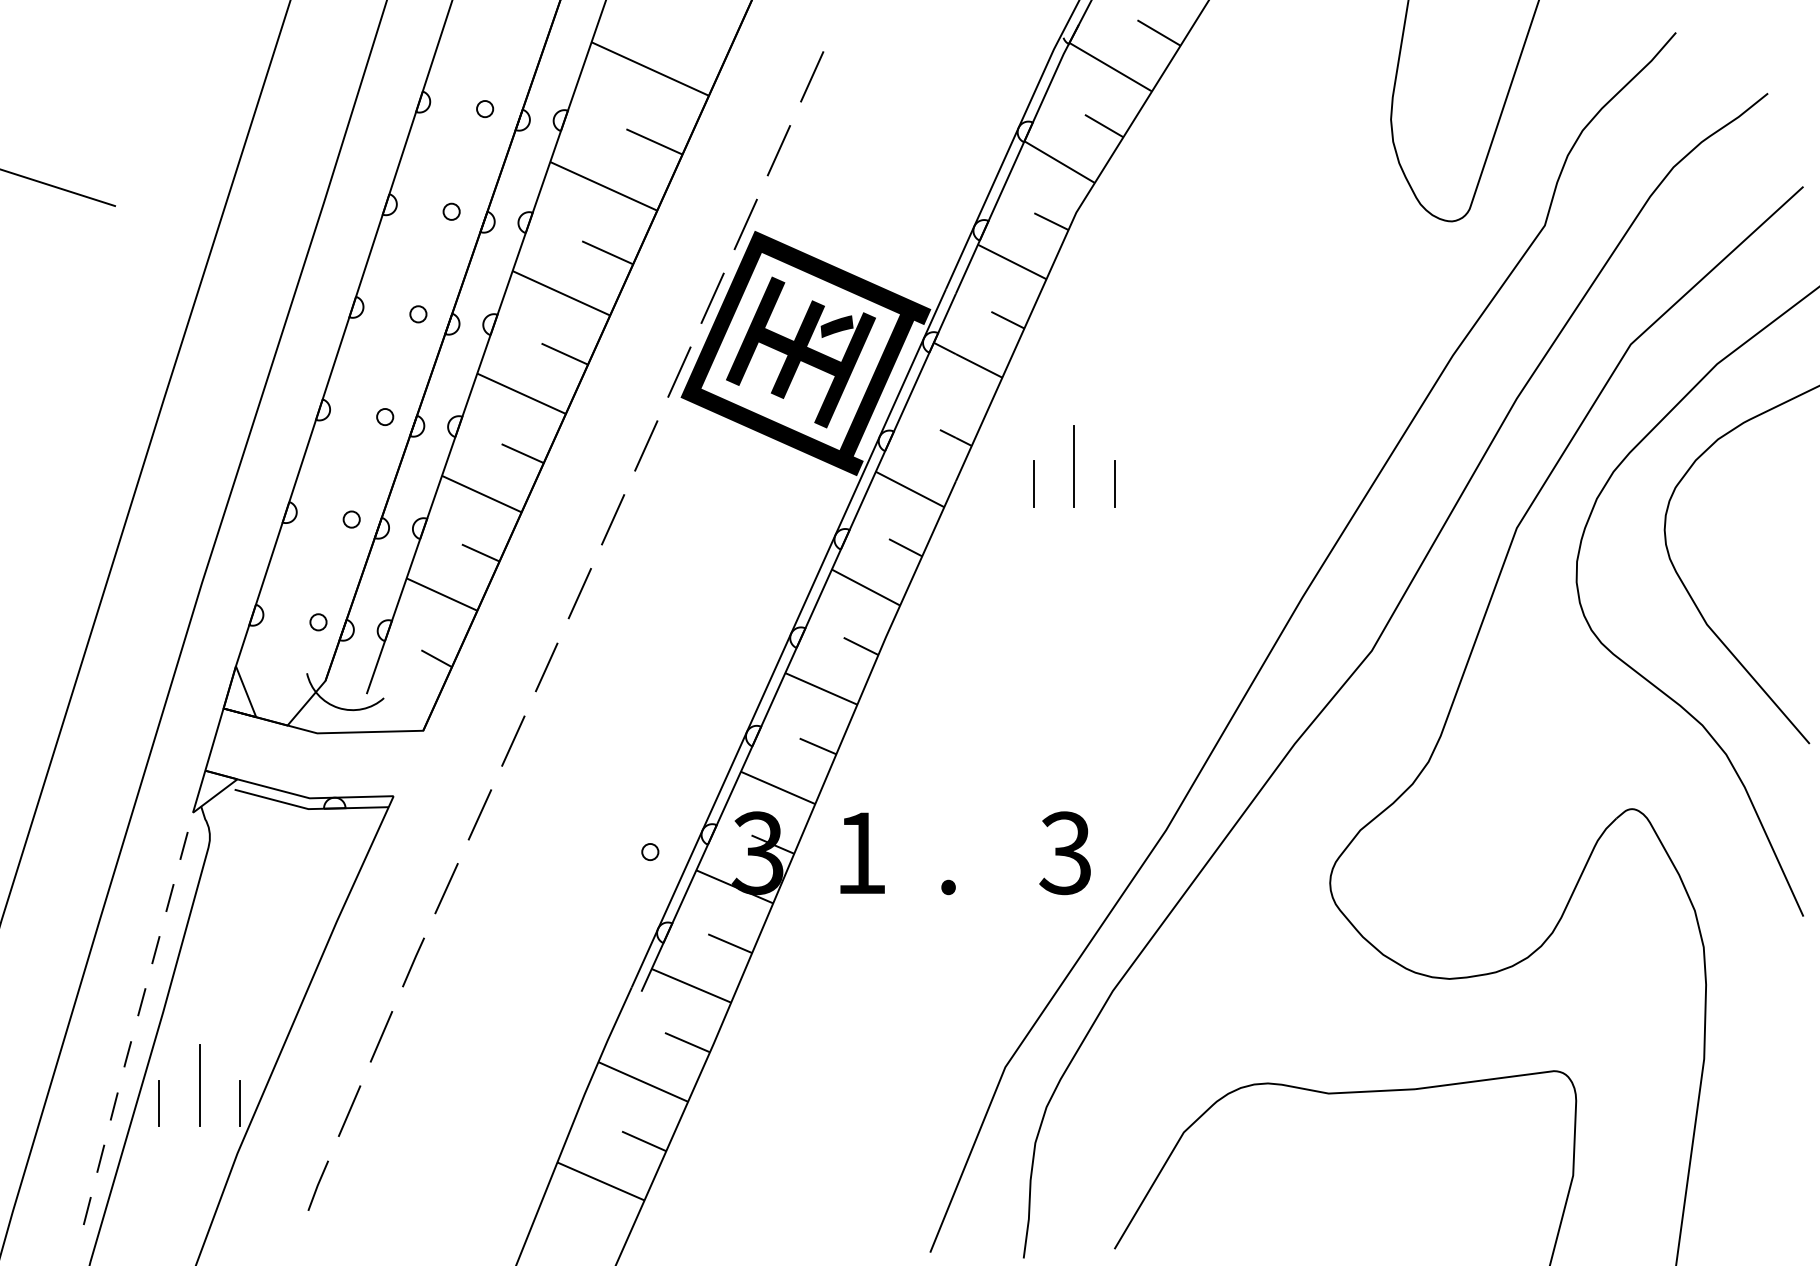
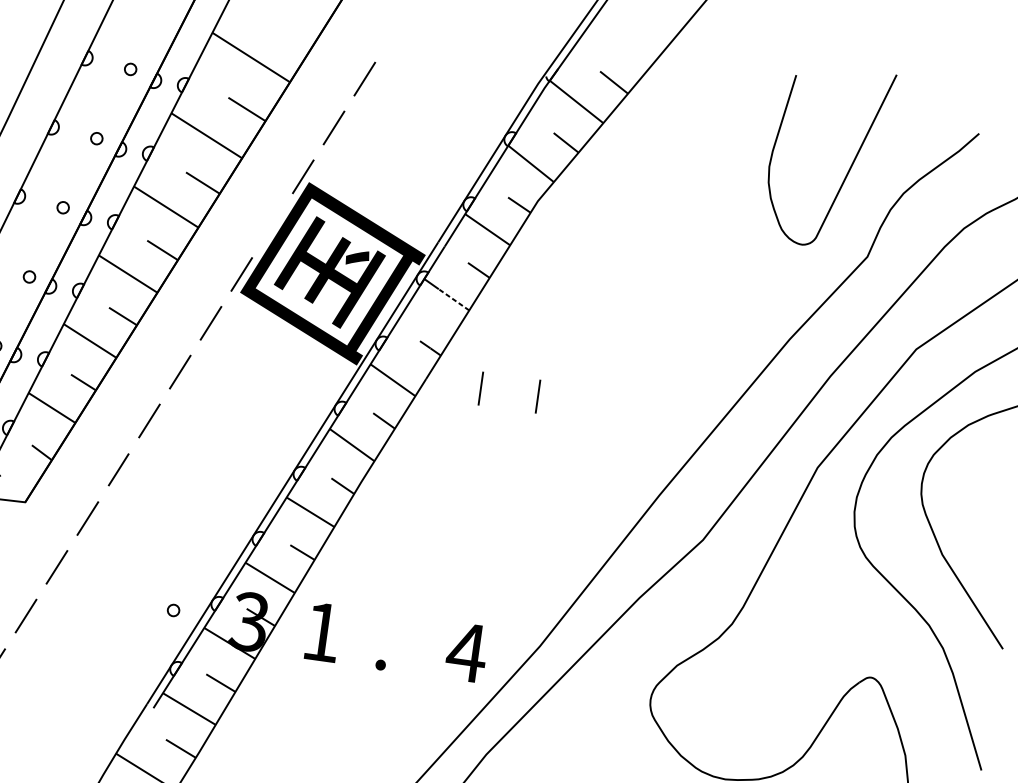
line: (712, 297) -> (272, 225), removed
line: (978, 365) -> (453, 299), solid -> dashed
line: (1074, 465) -> (511, 379), removed
text: (1065, 853) -> (466, 652), 3 -> 4

